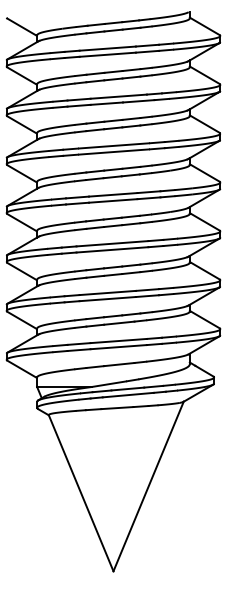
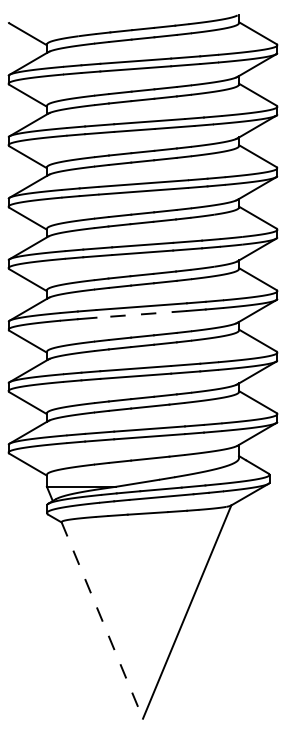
line: (111, 249) -> (140, 313), solid -> dashed
line: (81, 493) -> (102, 620), solid -> dashed

